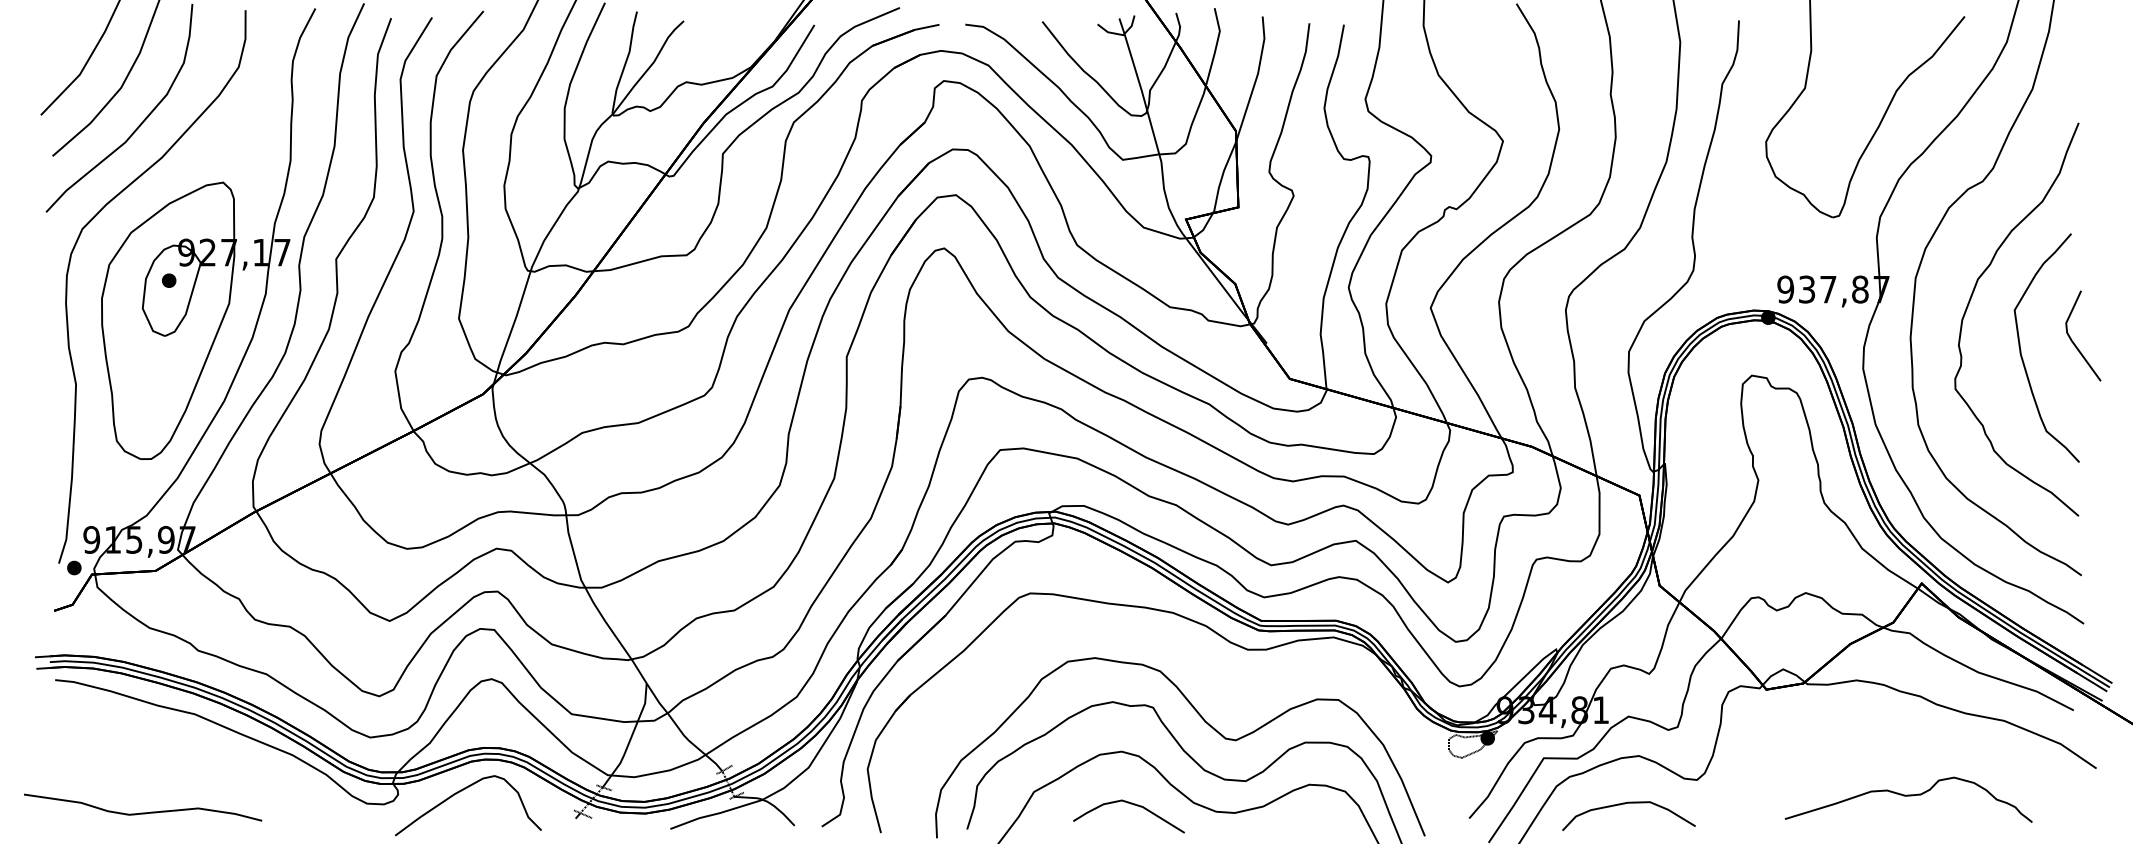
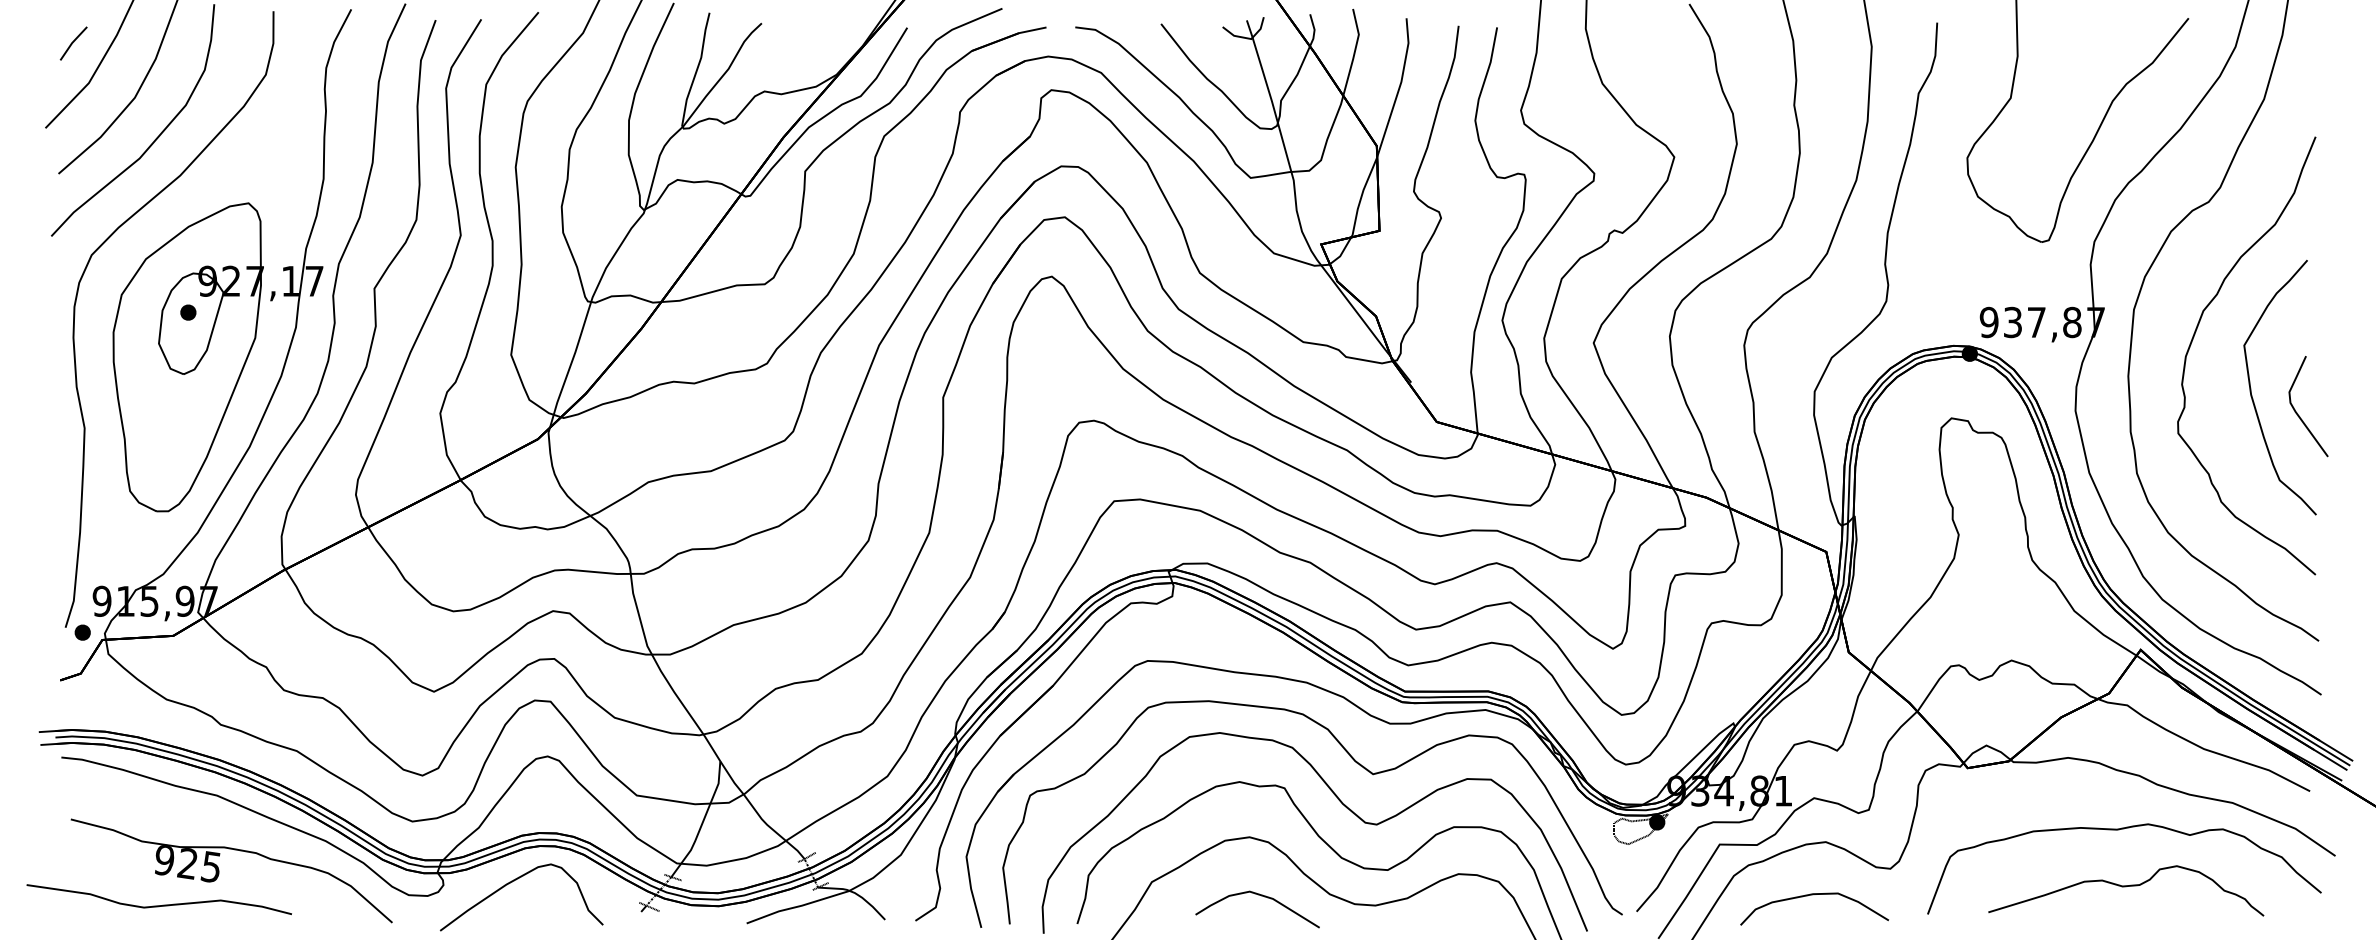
line: (65, 38) -> (72, 42), added
curve: (2074, 342) -> (2298, 413), moved
curve: (1217, 685) -> (1356, 763), added
curve: (1903, 745) -> (2120, 830), added
part: (196, 781) -> (218, 870), added

